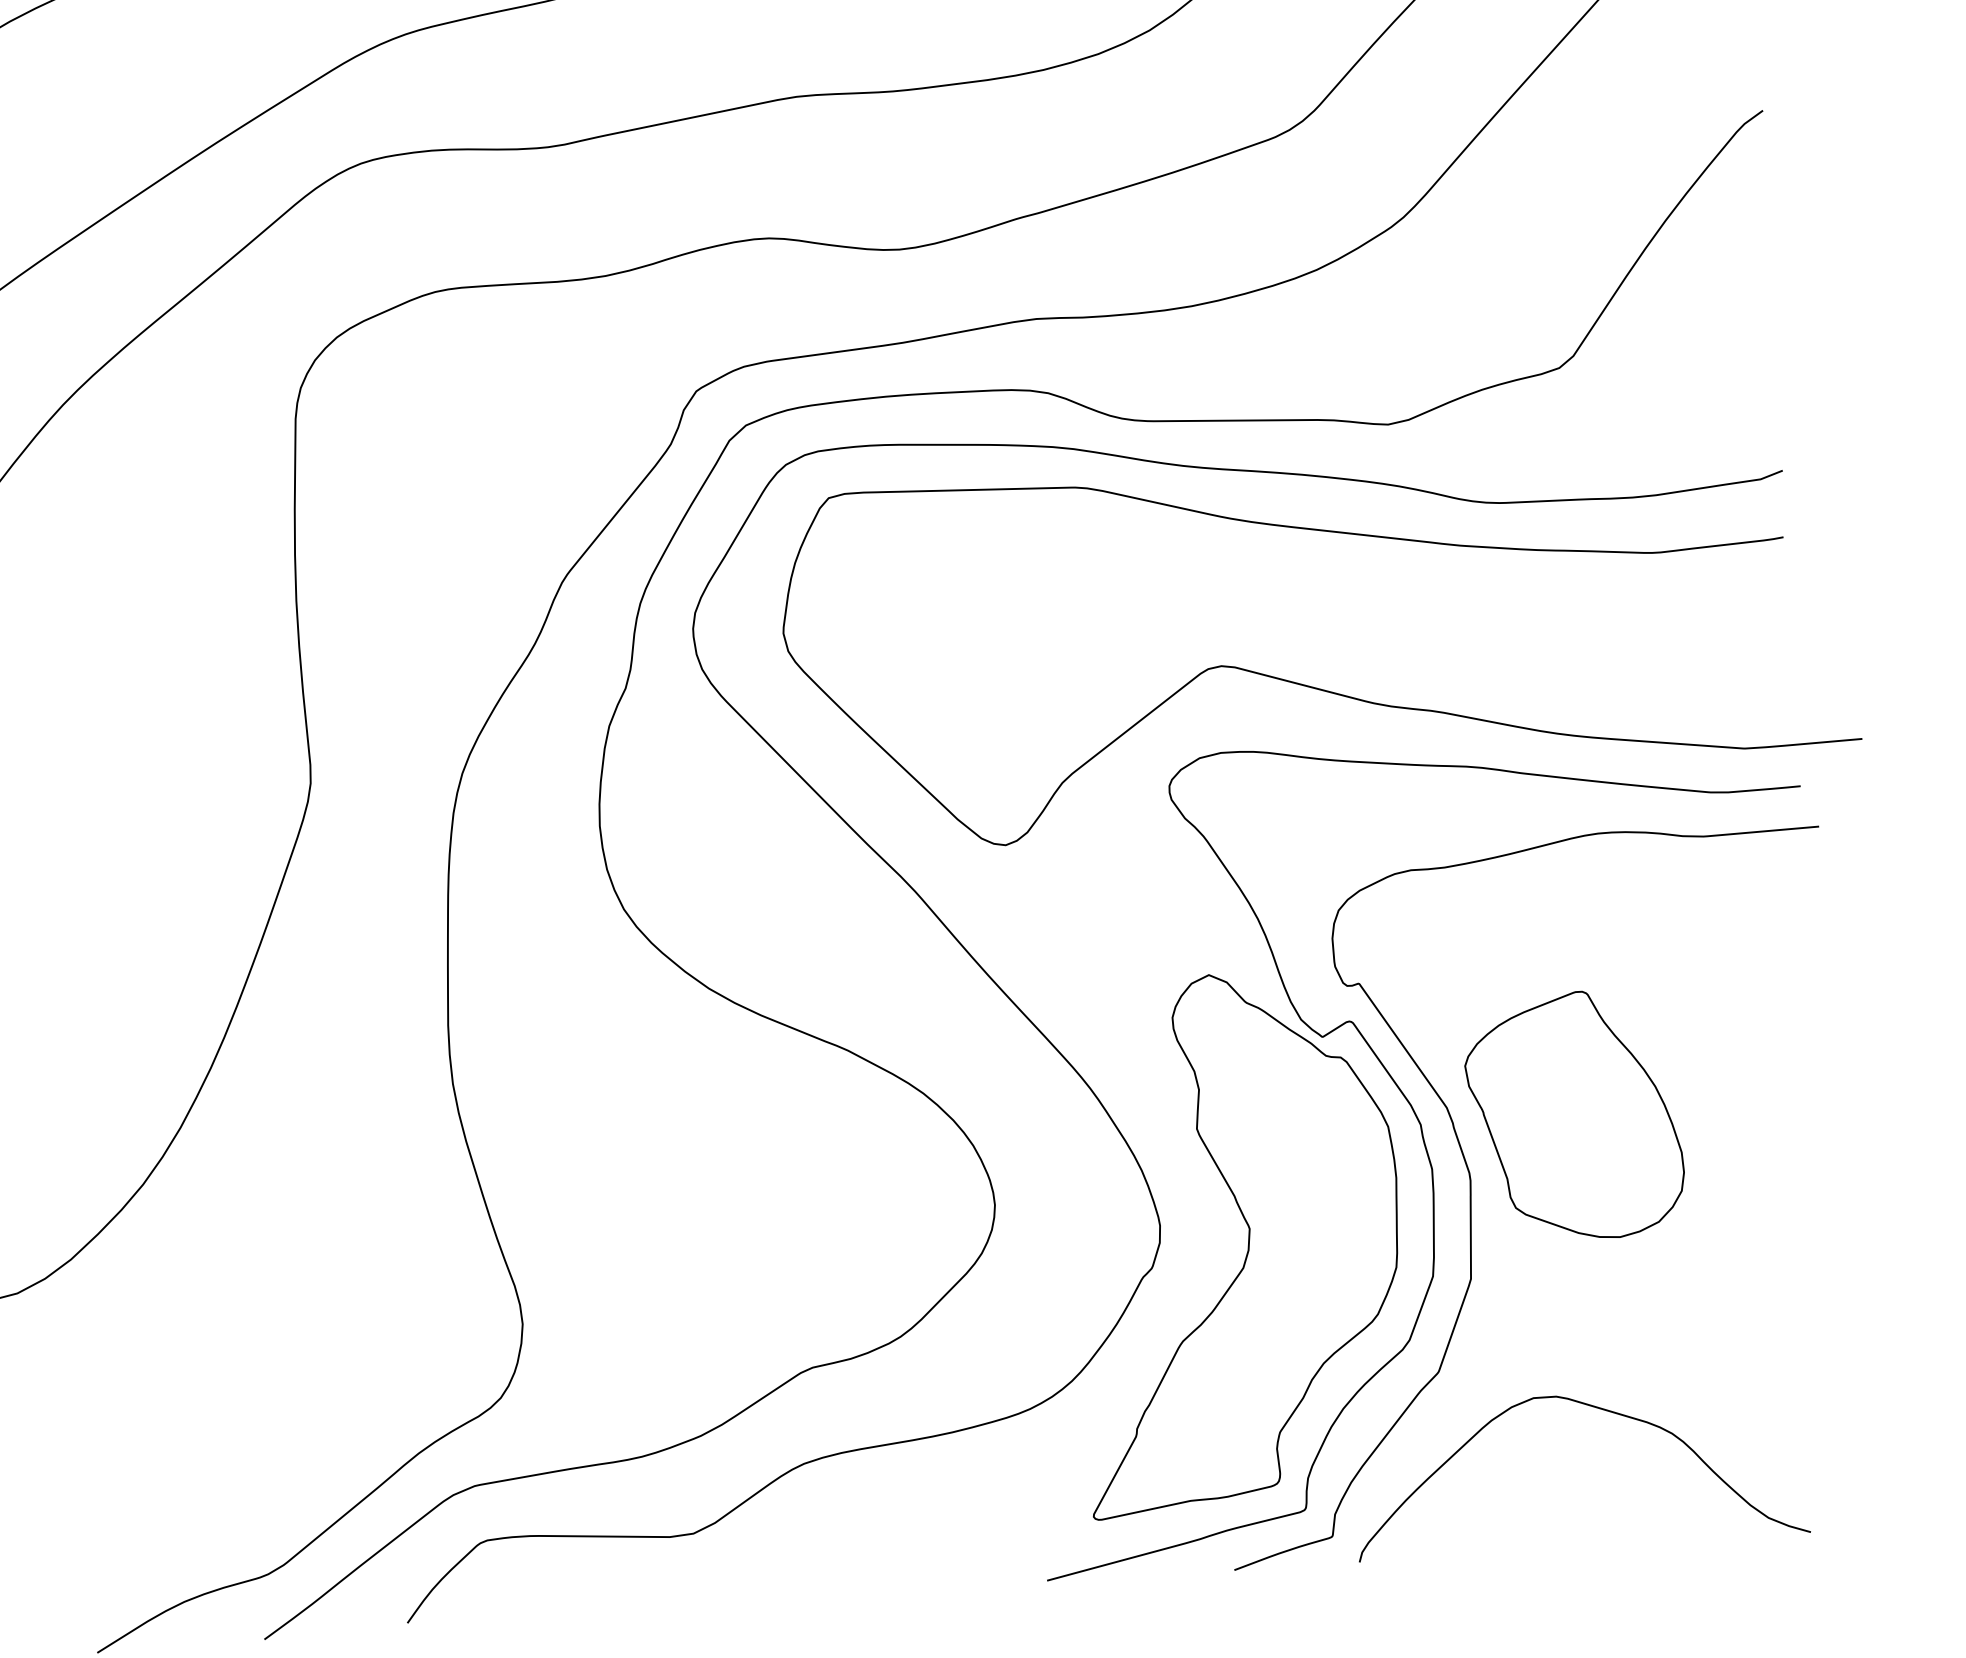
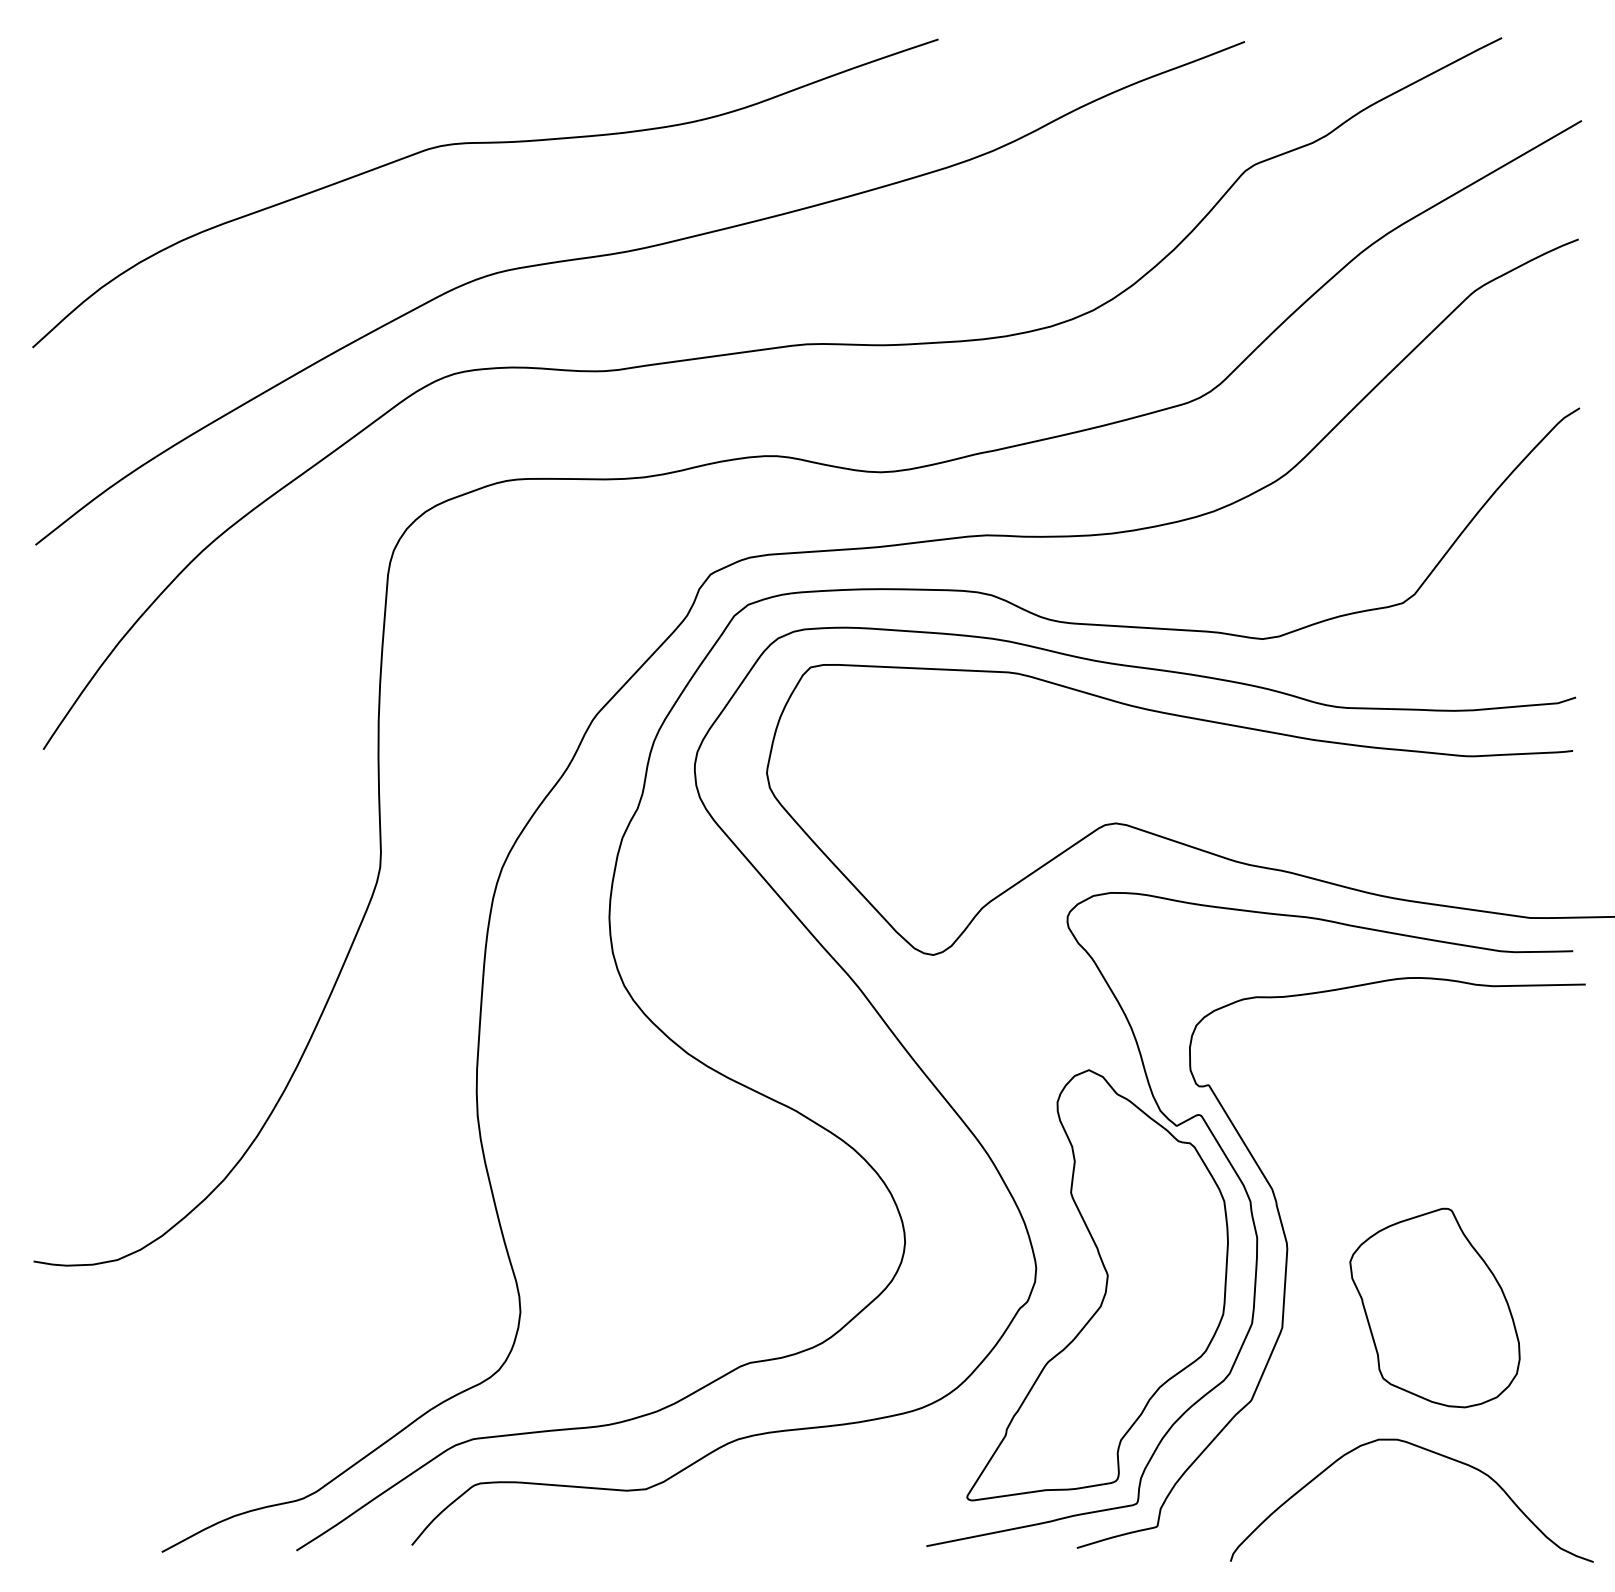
part: (1573, 1115) -> (1434, 1307), moved
curve: (1596, 1408) -> (1428, 1451), moved

